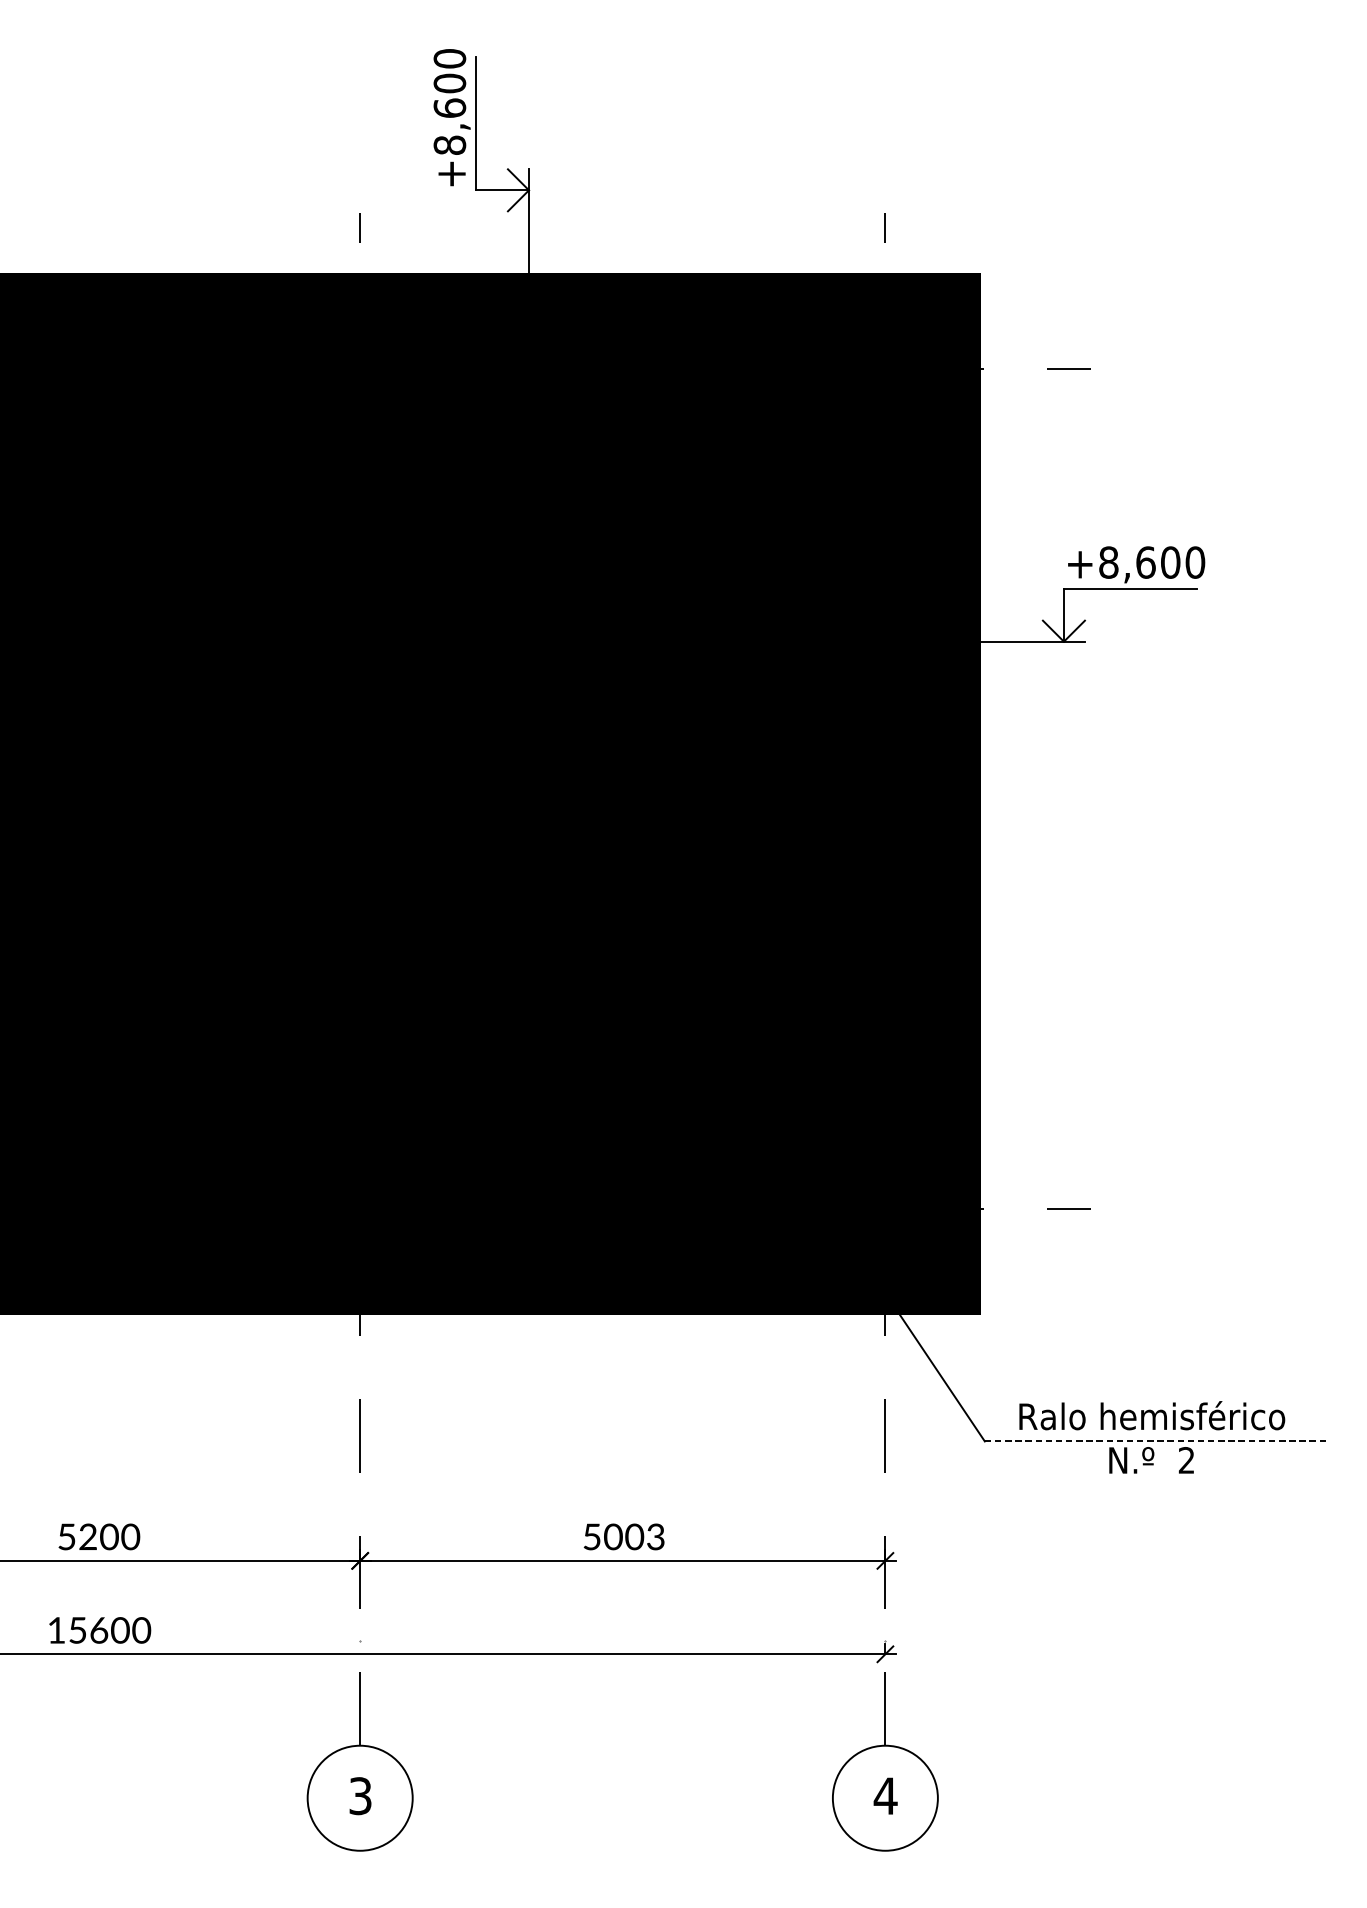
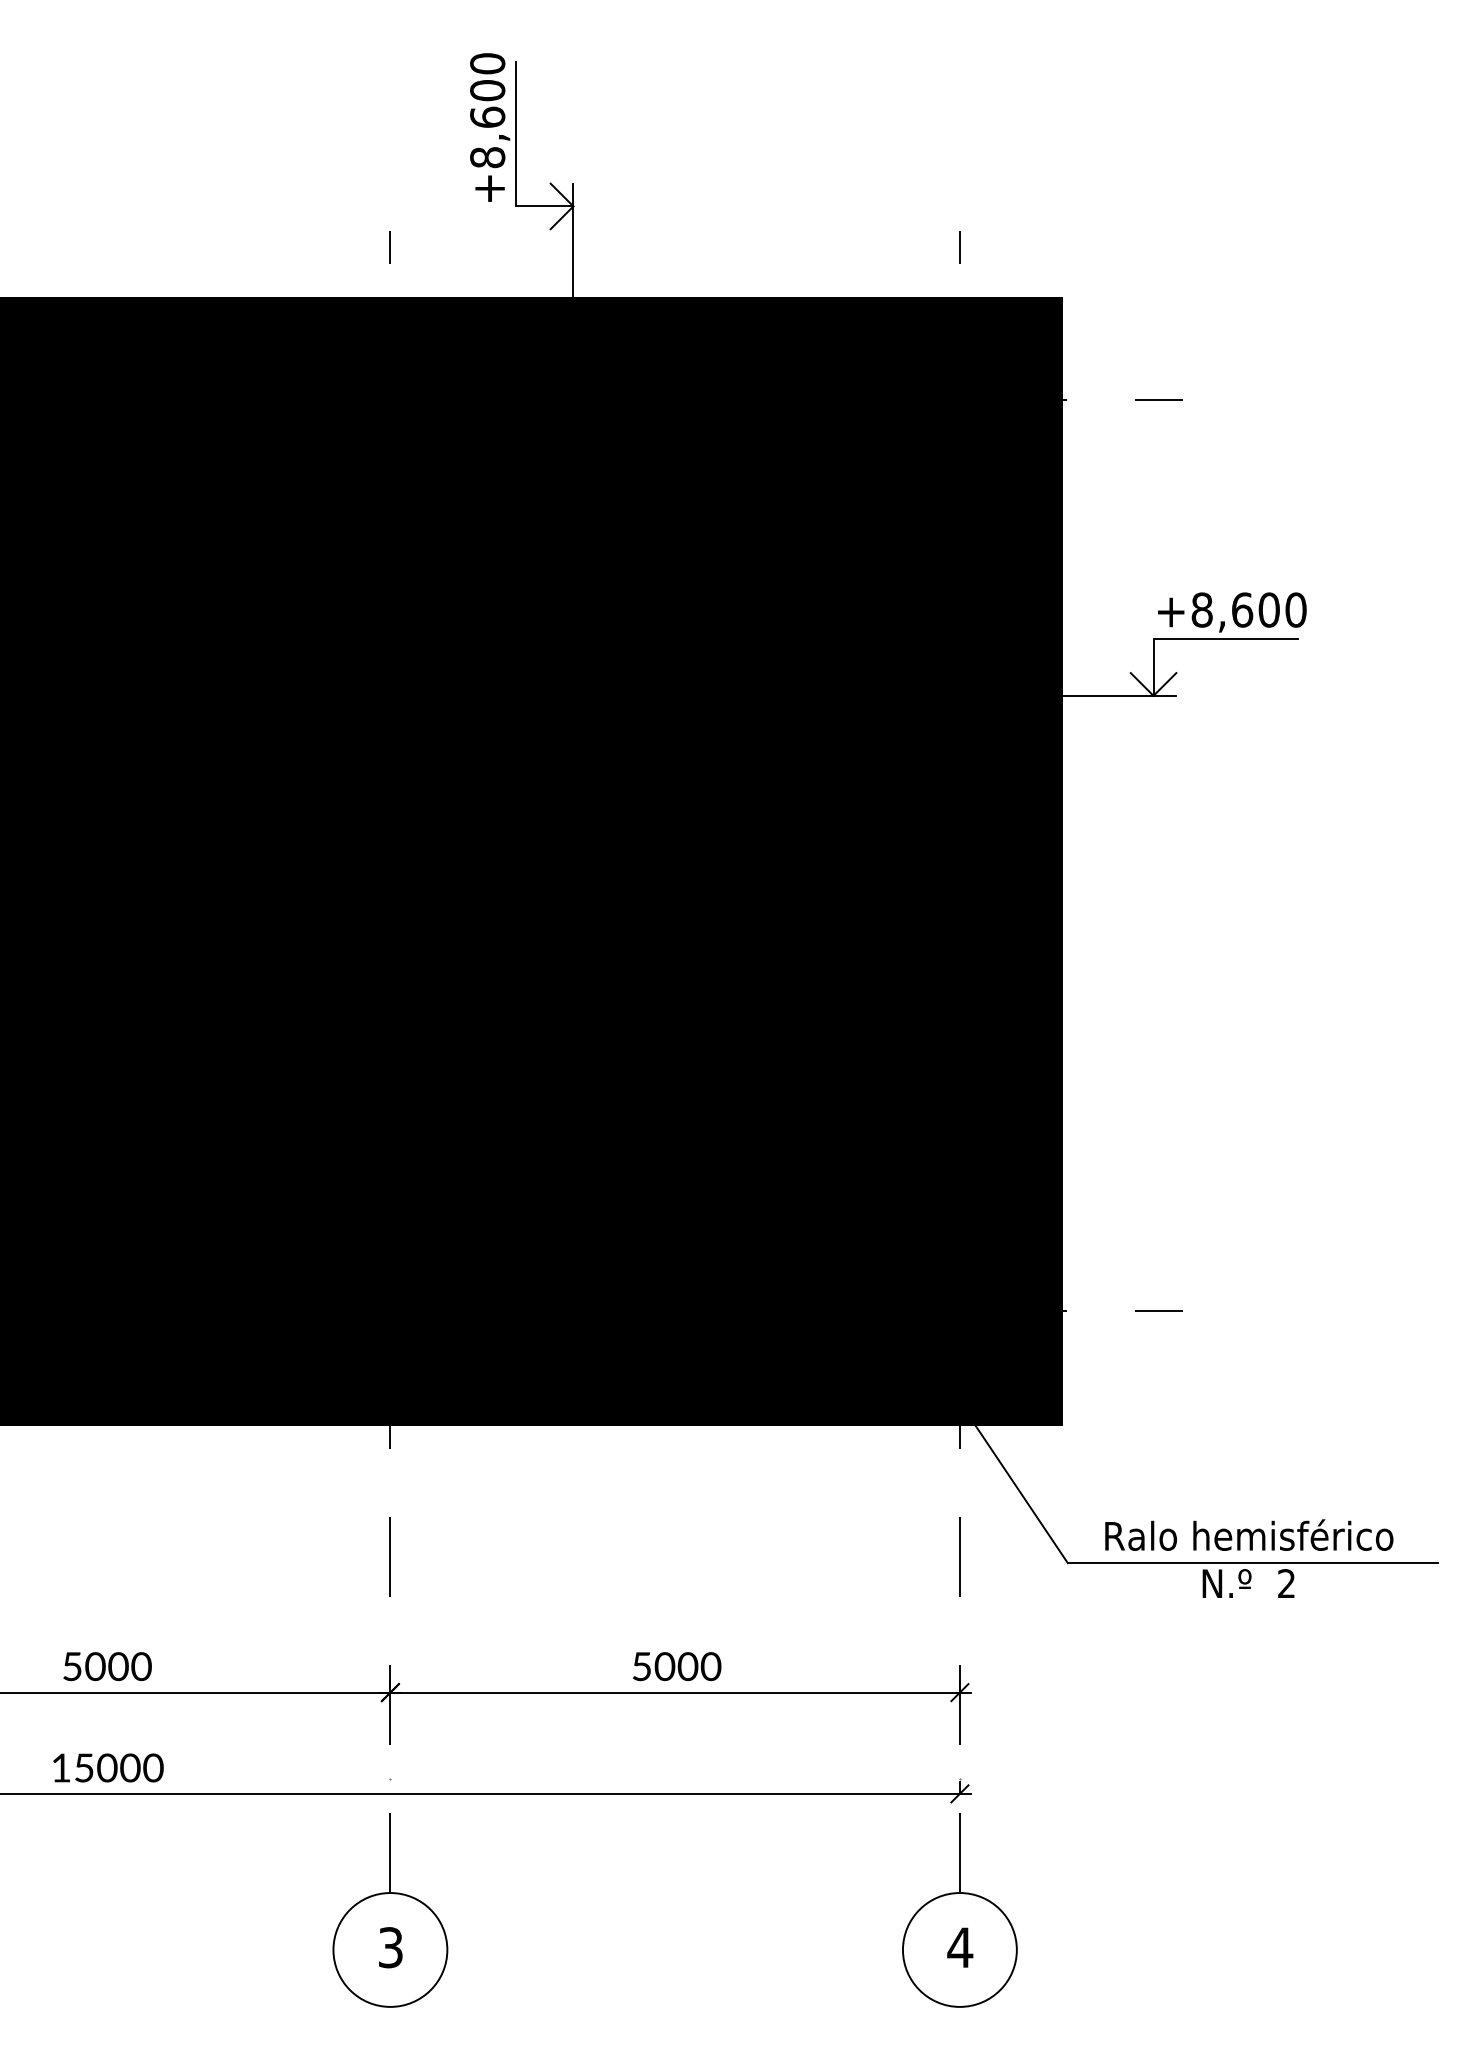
line: (1155, 1441) -> (1252, 1563), dashed -> solid
text: (88, 1536) -> (95, 1666), 5200 -> 5000
text: (655, 1536) -> (710, 1666), 5003 -> 5000
text: (99, 1629) -> (107, 1767), 15600 -> 15000

